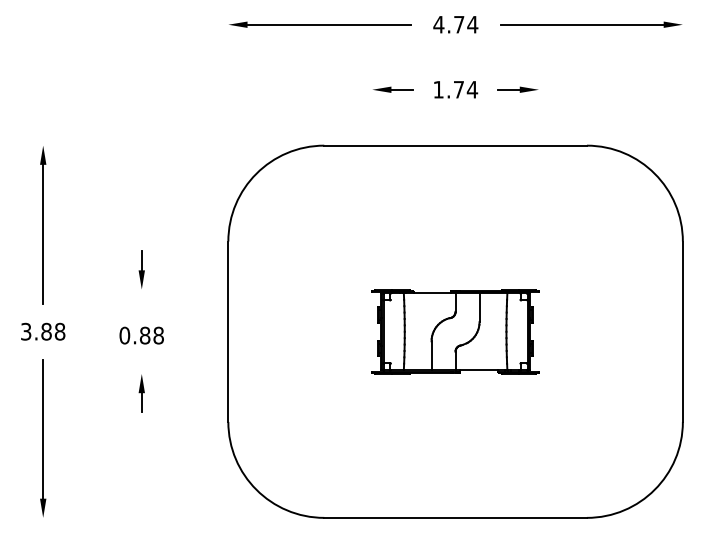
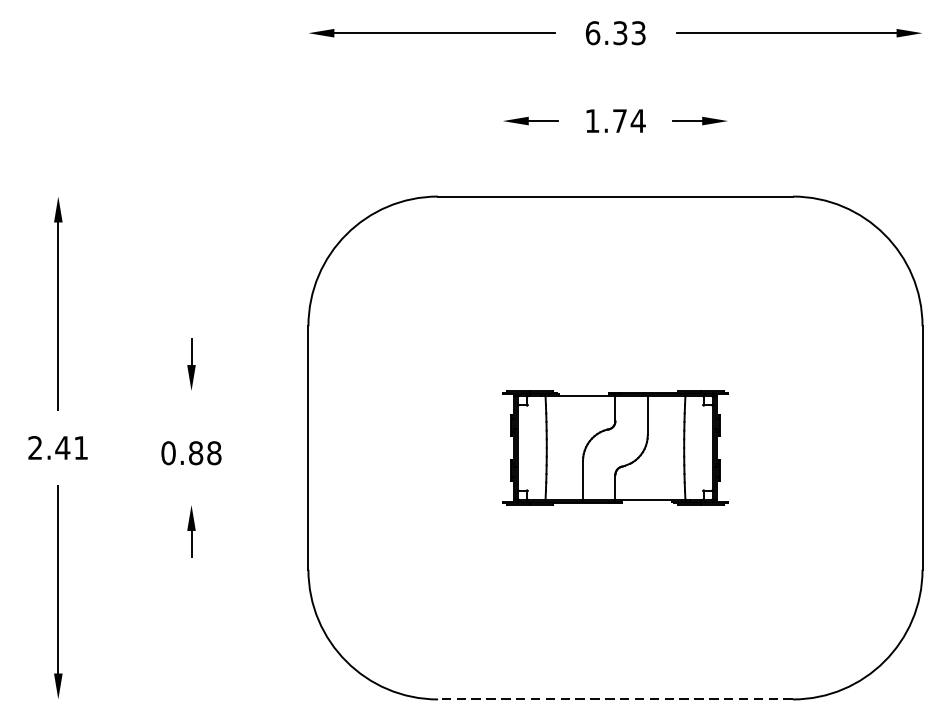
text: (455, 24) -> (615, 32), 4.74 -> 6.33
text: (43, 331) -> (58, 447), 3.88 -> 2.41
line: (455, 517) -> (615, 698), solid -> dashed

